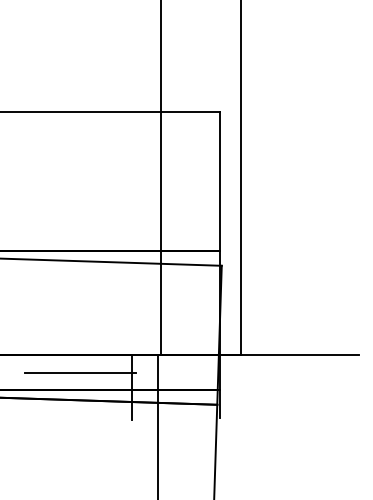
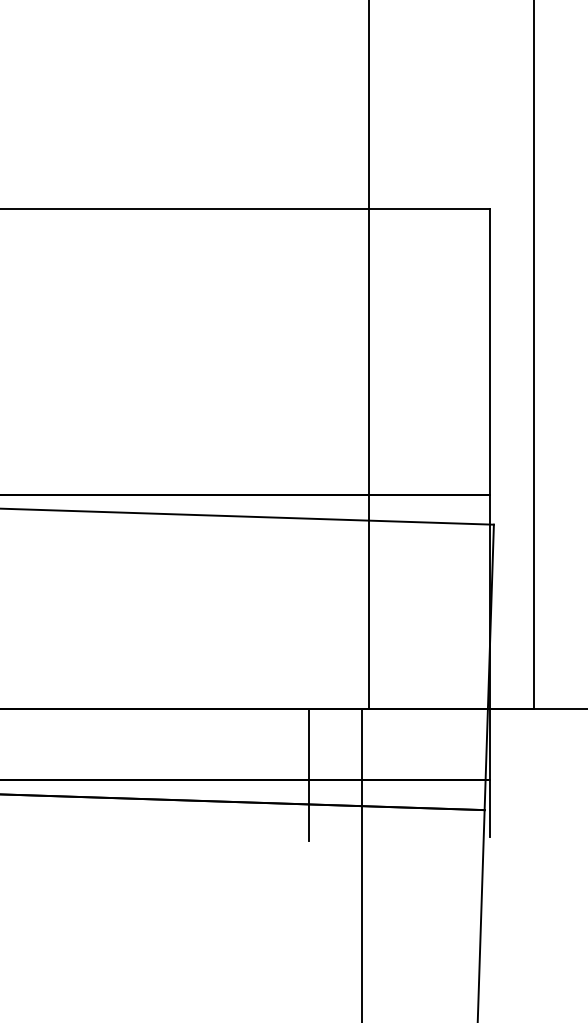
line: (80, 372) -> (203, 743), removed

